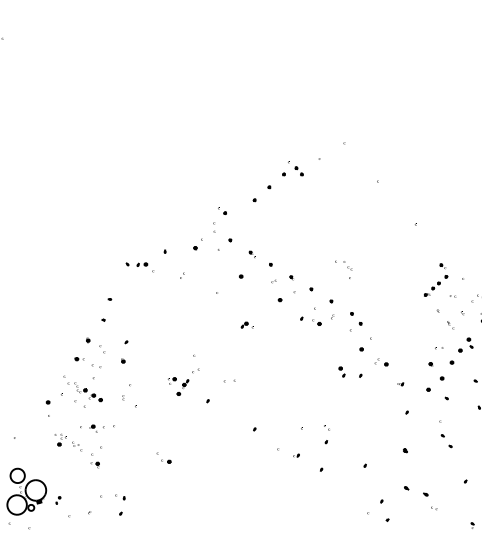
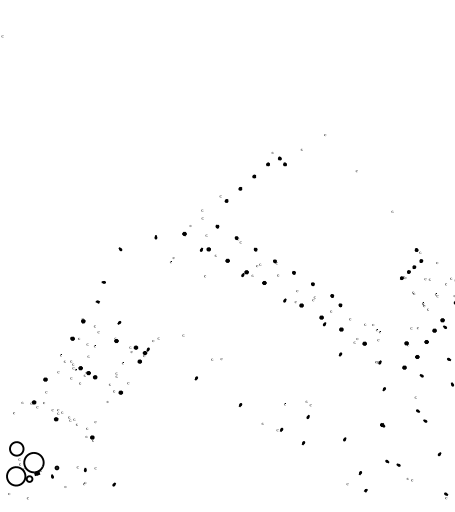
part: (221, 210) -> (223, 198), moved
part: (144, 266) -> (207, 251), moved
part: (343, 269) -> (372, 332), moved
part: (247, 325) -> (247, 273), moved
part: (341, 371) -> (322, 320), moved
part: (183, 382) -> (144, 350), moved
part: (91, 428) -> (32, 404), moved
part: (163, 457) -> (115, 388), moved
part: (415, 490) -> (392, 462), size x0.62
part: (120, 497) -> (81, 469), moved
part: (58, 499) -> (55, 471), size x1.67

